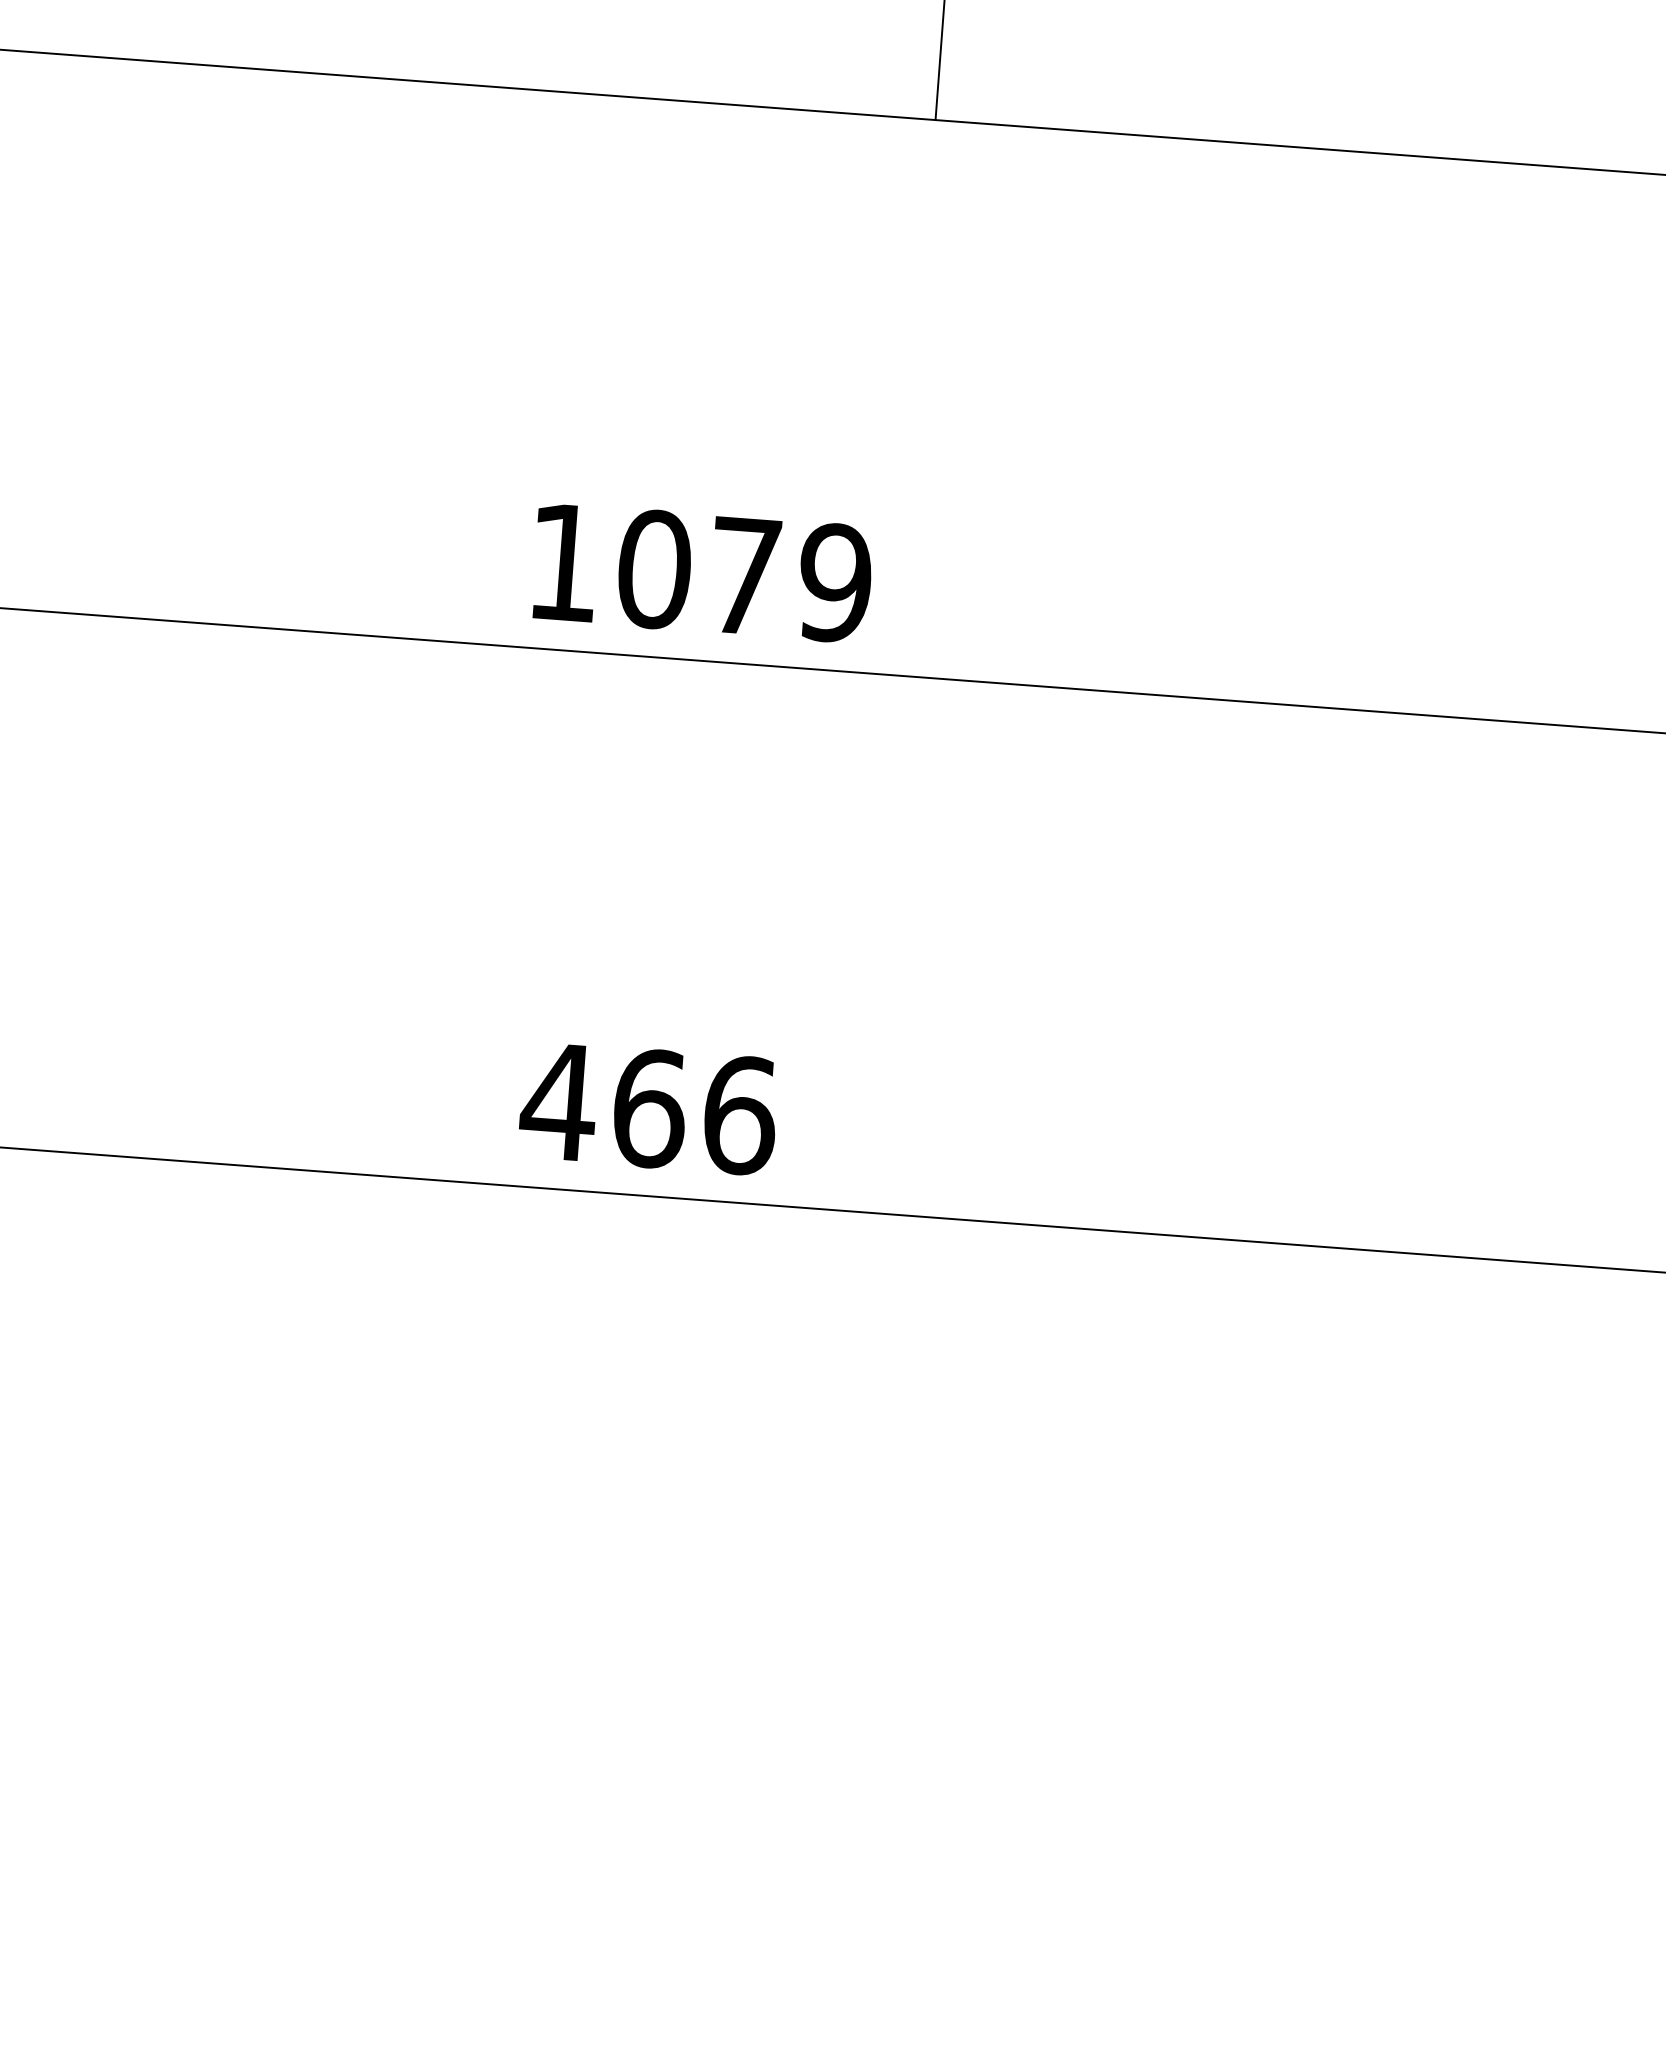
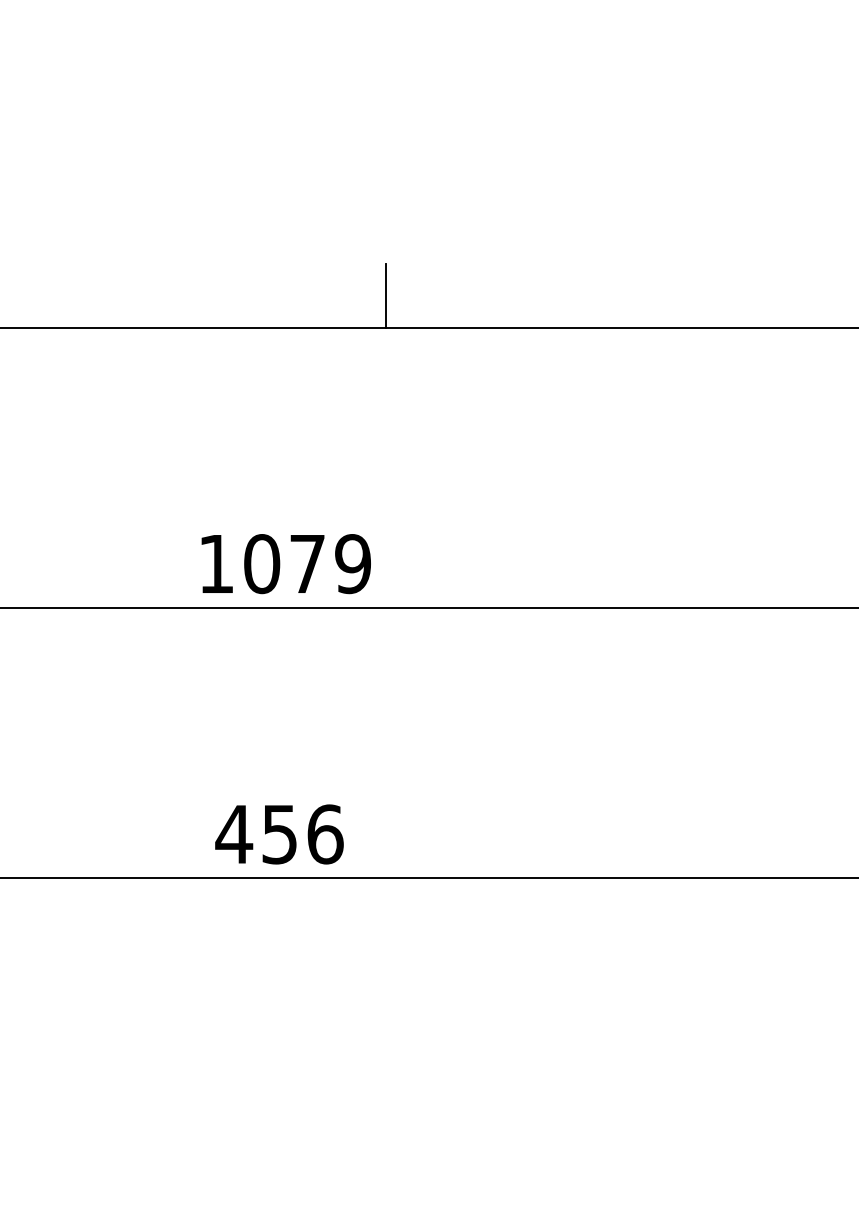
text: (650, 1108) -> (280, 834), 466 -> 456

